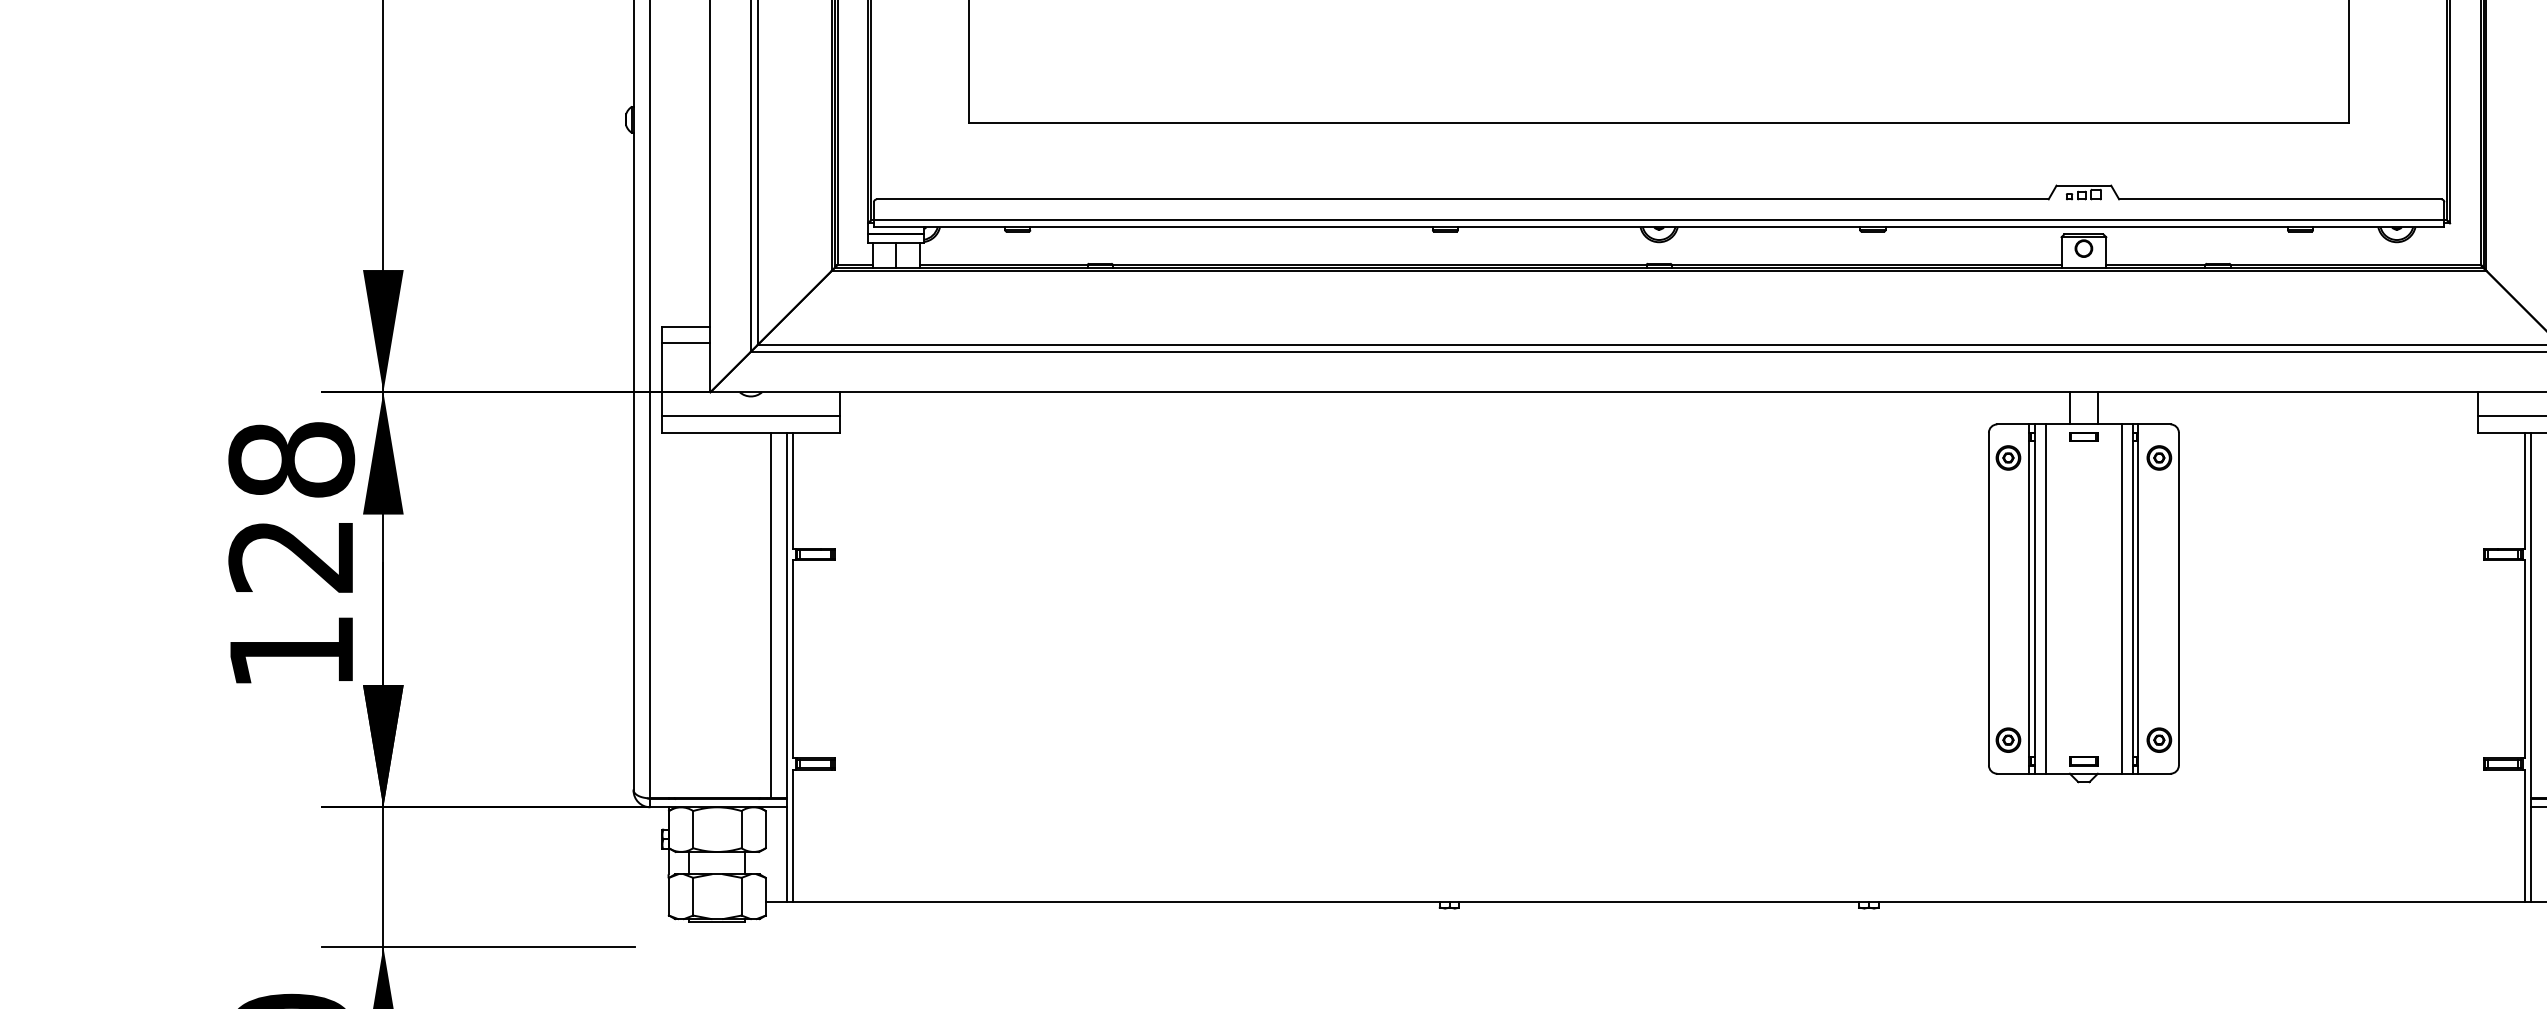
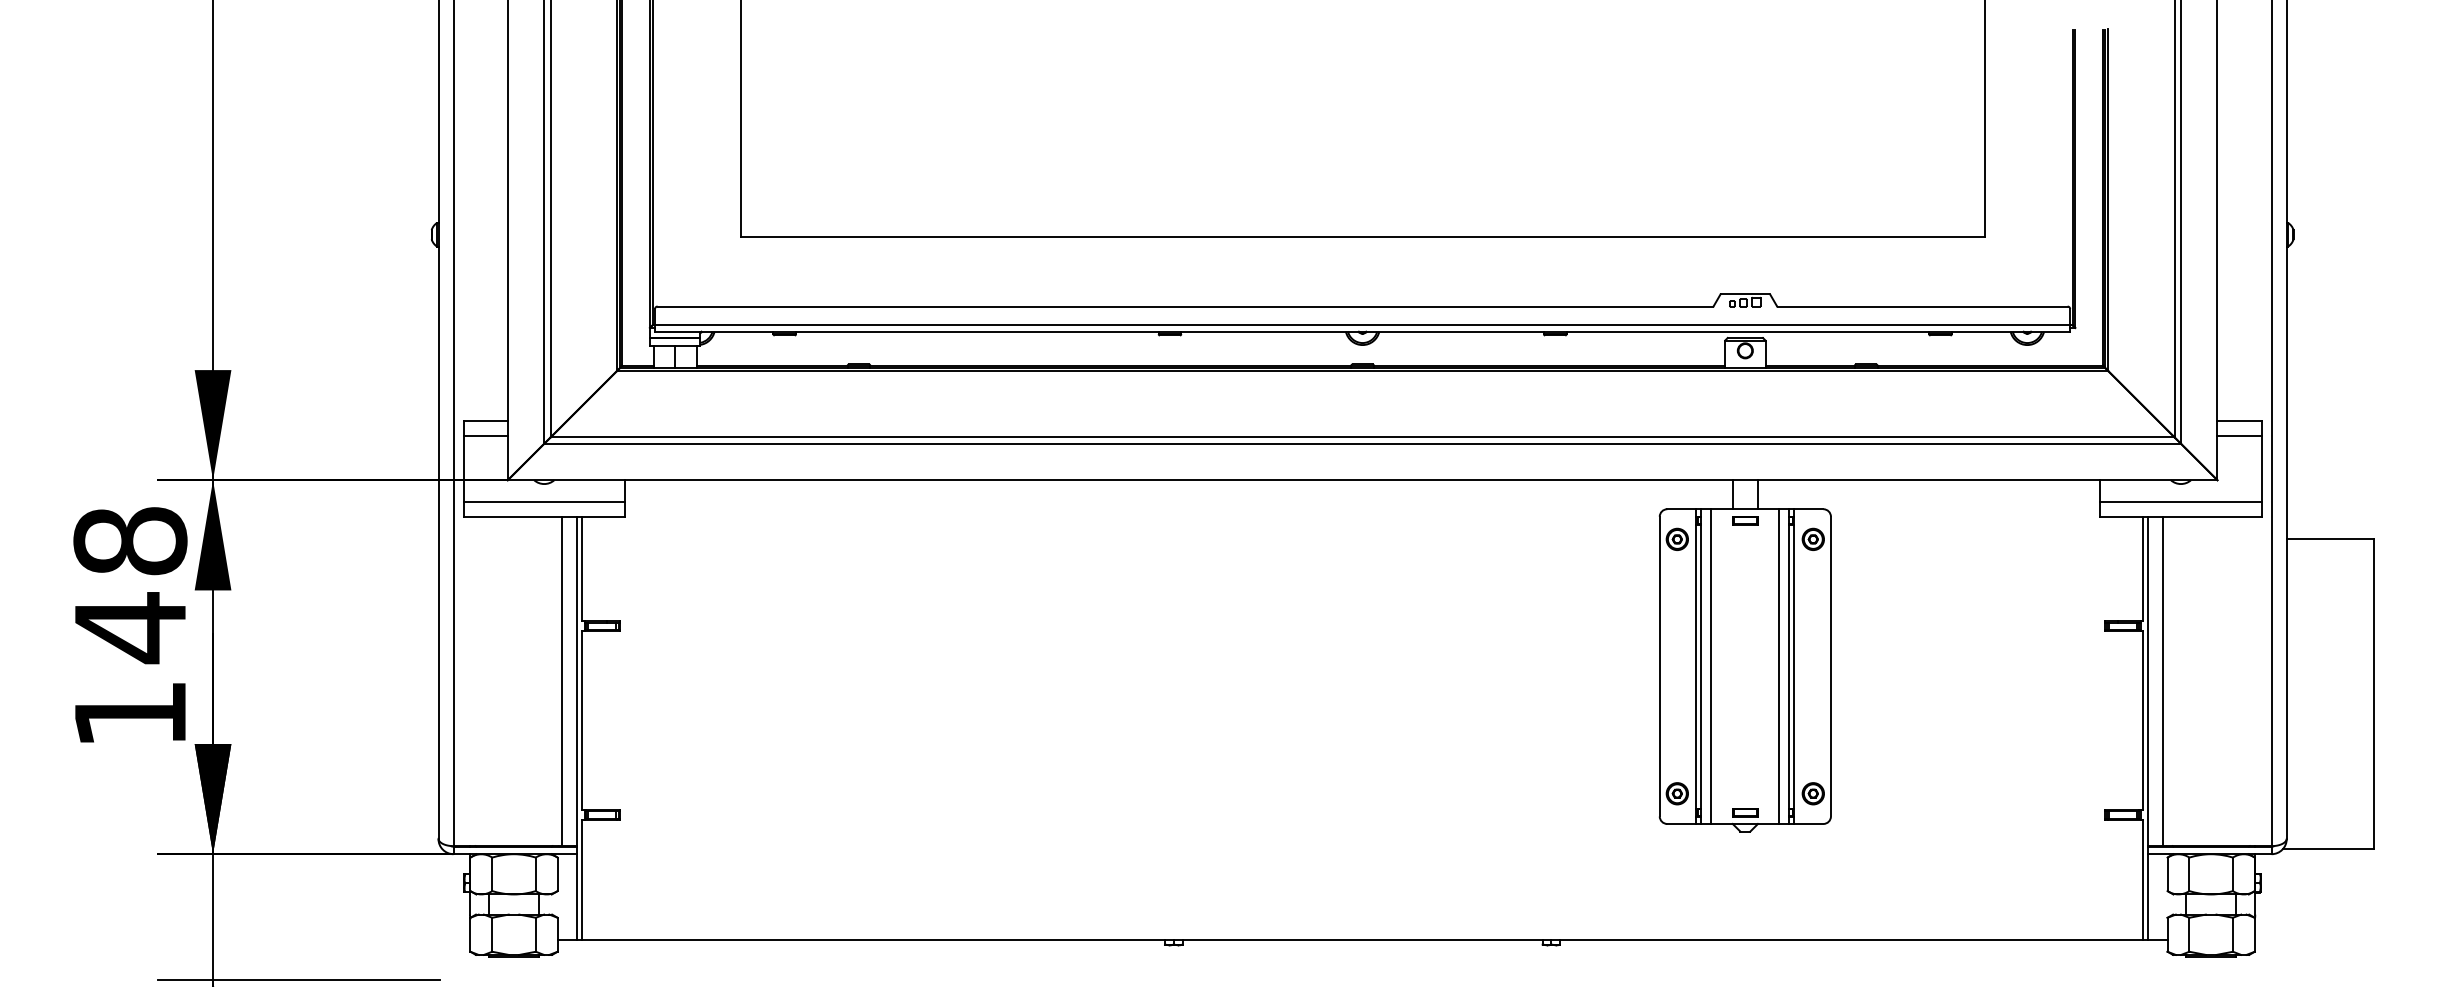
text: (290, 556) -> (129, 628), 128 -> 148

